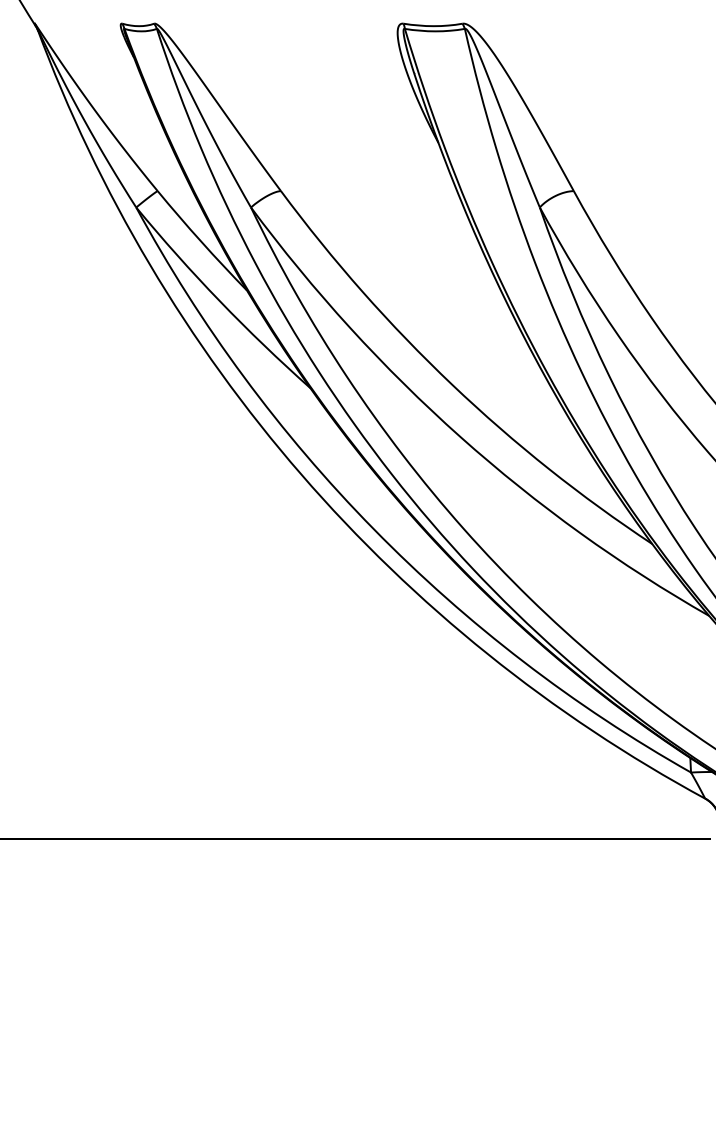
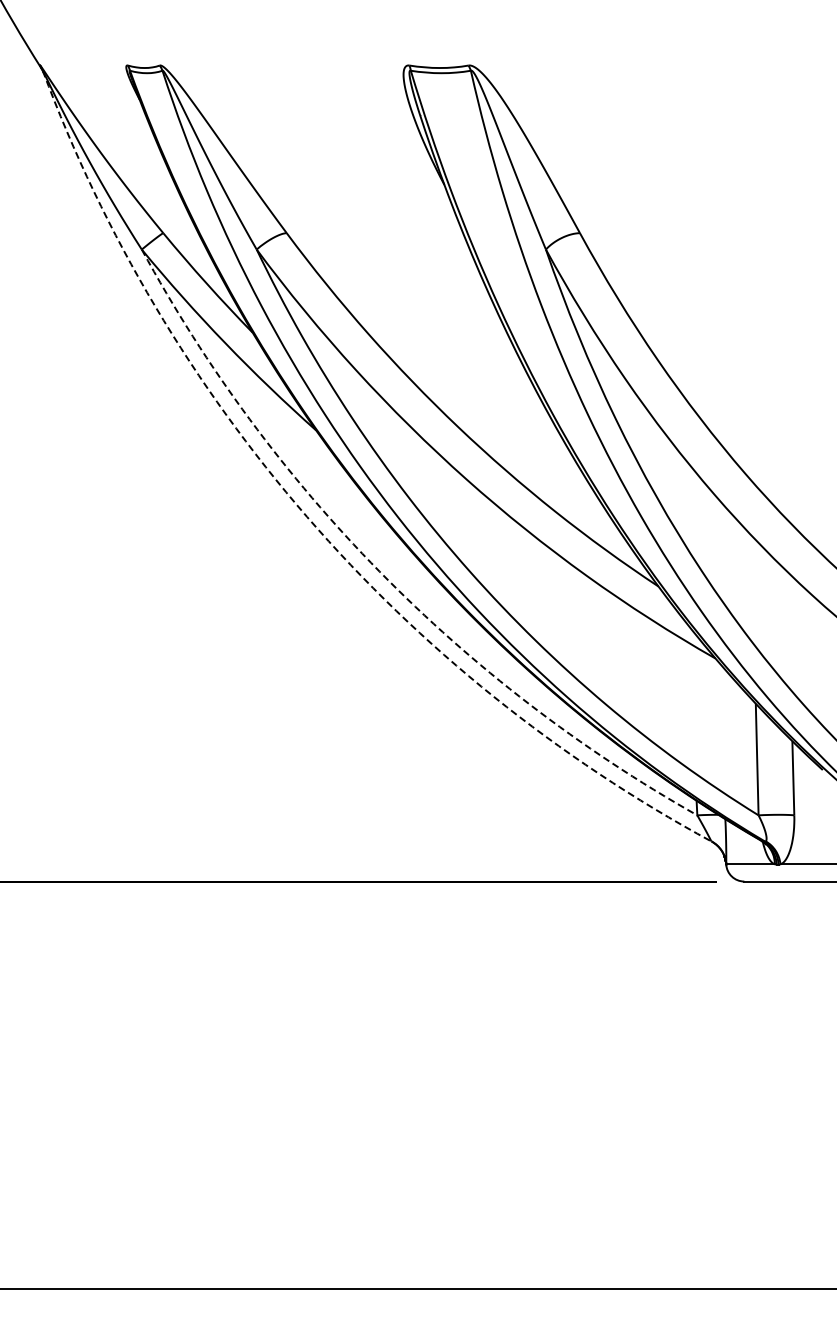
arc: (301, 474) -> (307, 516), solid -> dashed
arc: (373, 529) -> (379, 571), solid -> dashed

